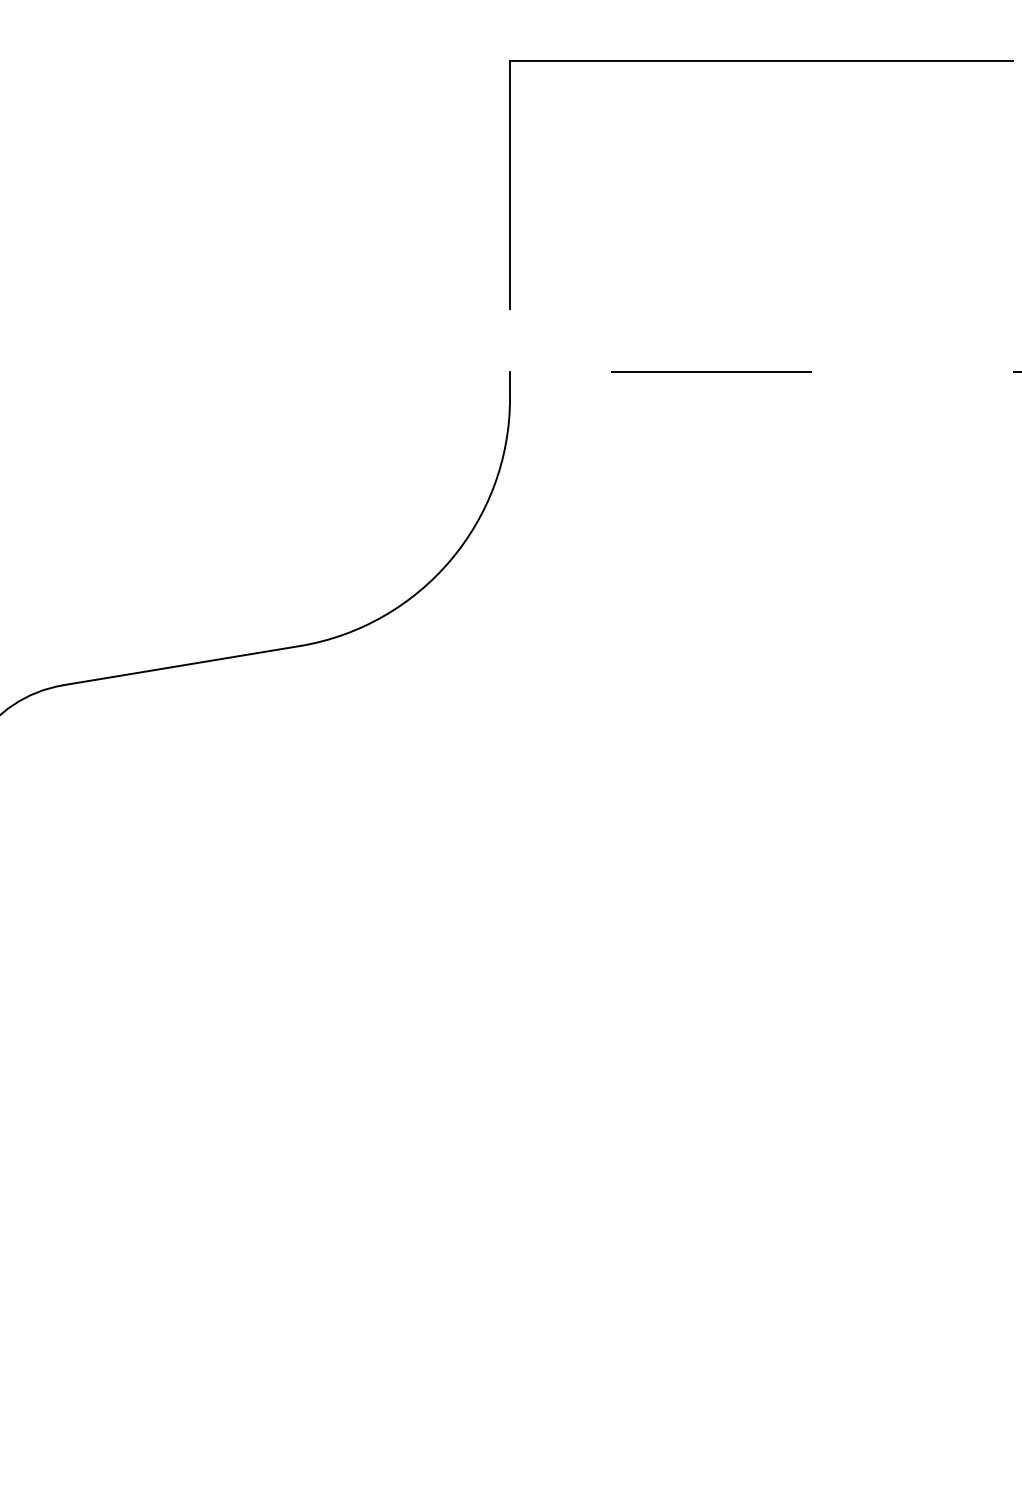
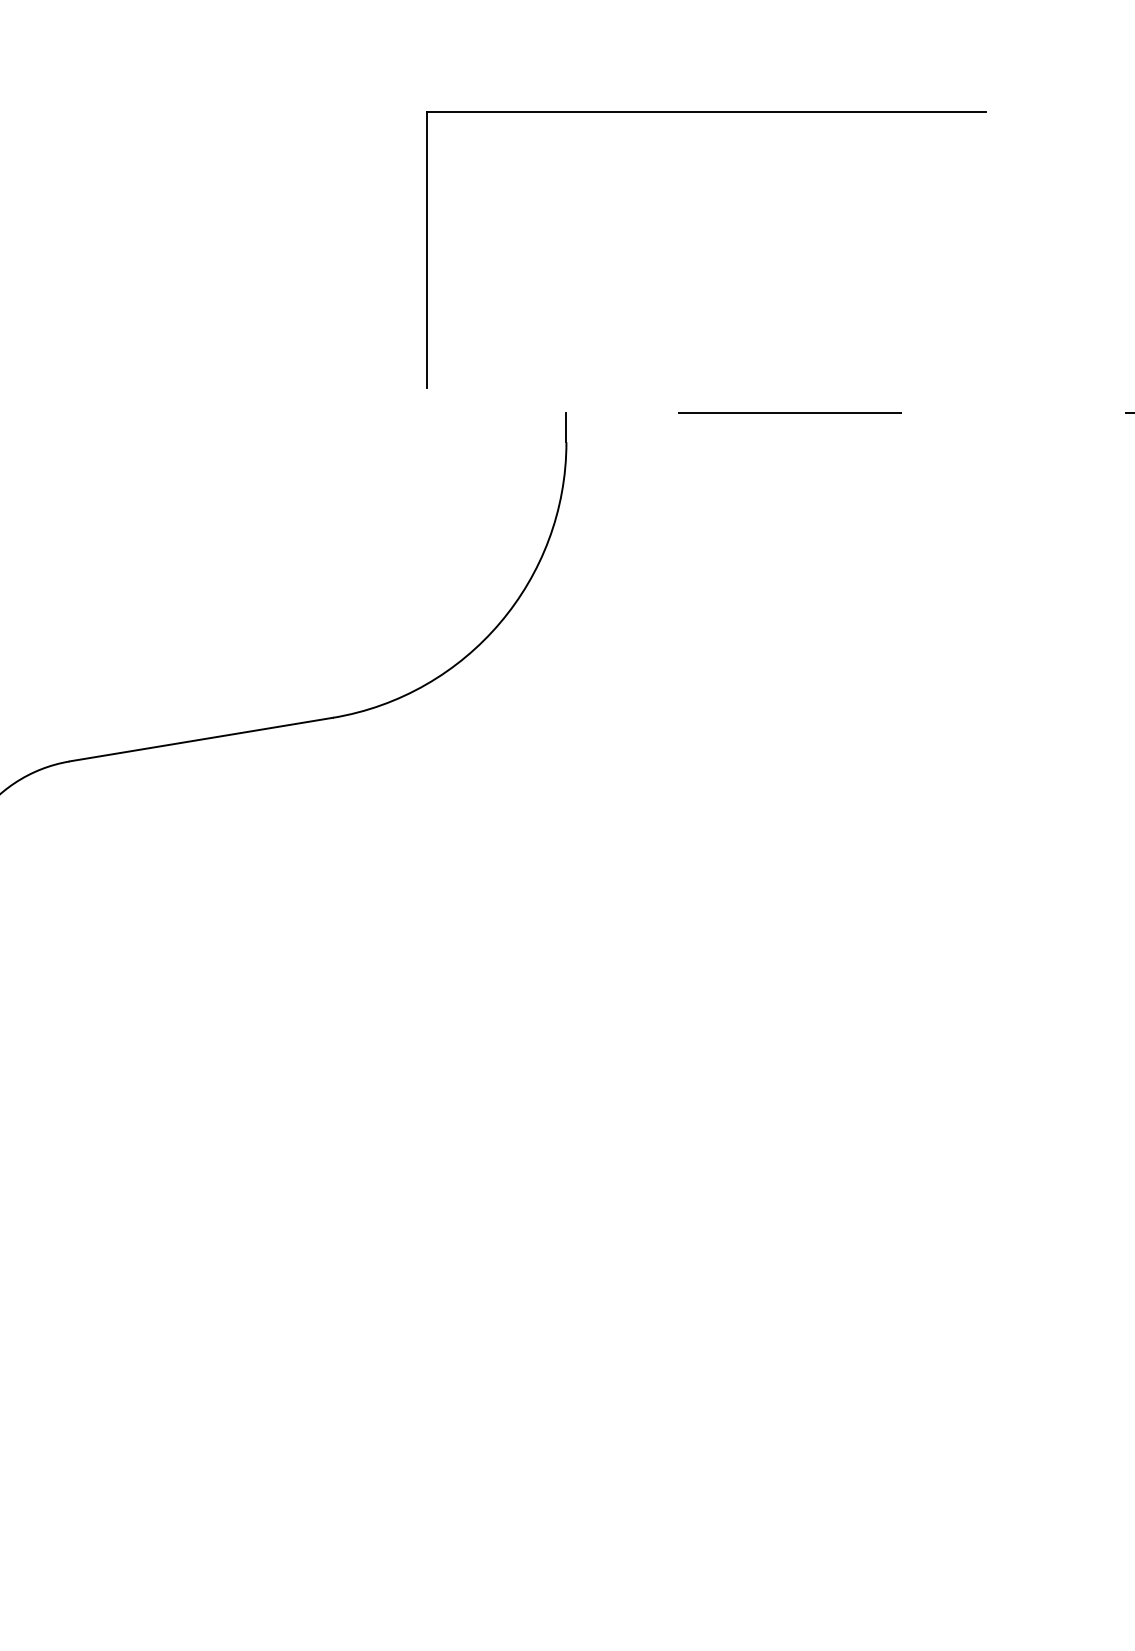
part: (761, 60) -> (706, 112), moved

